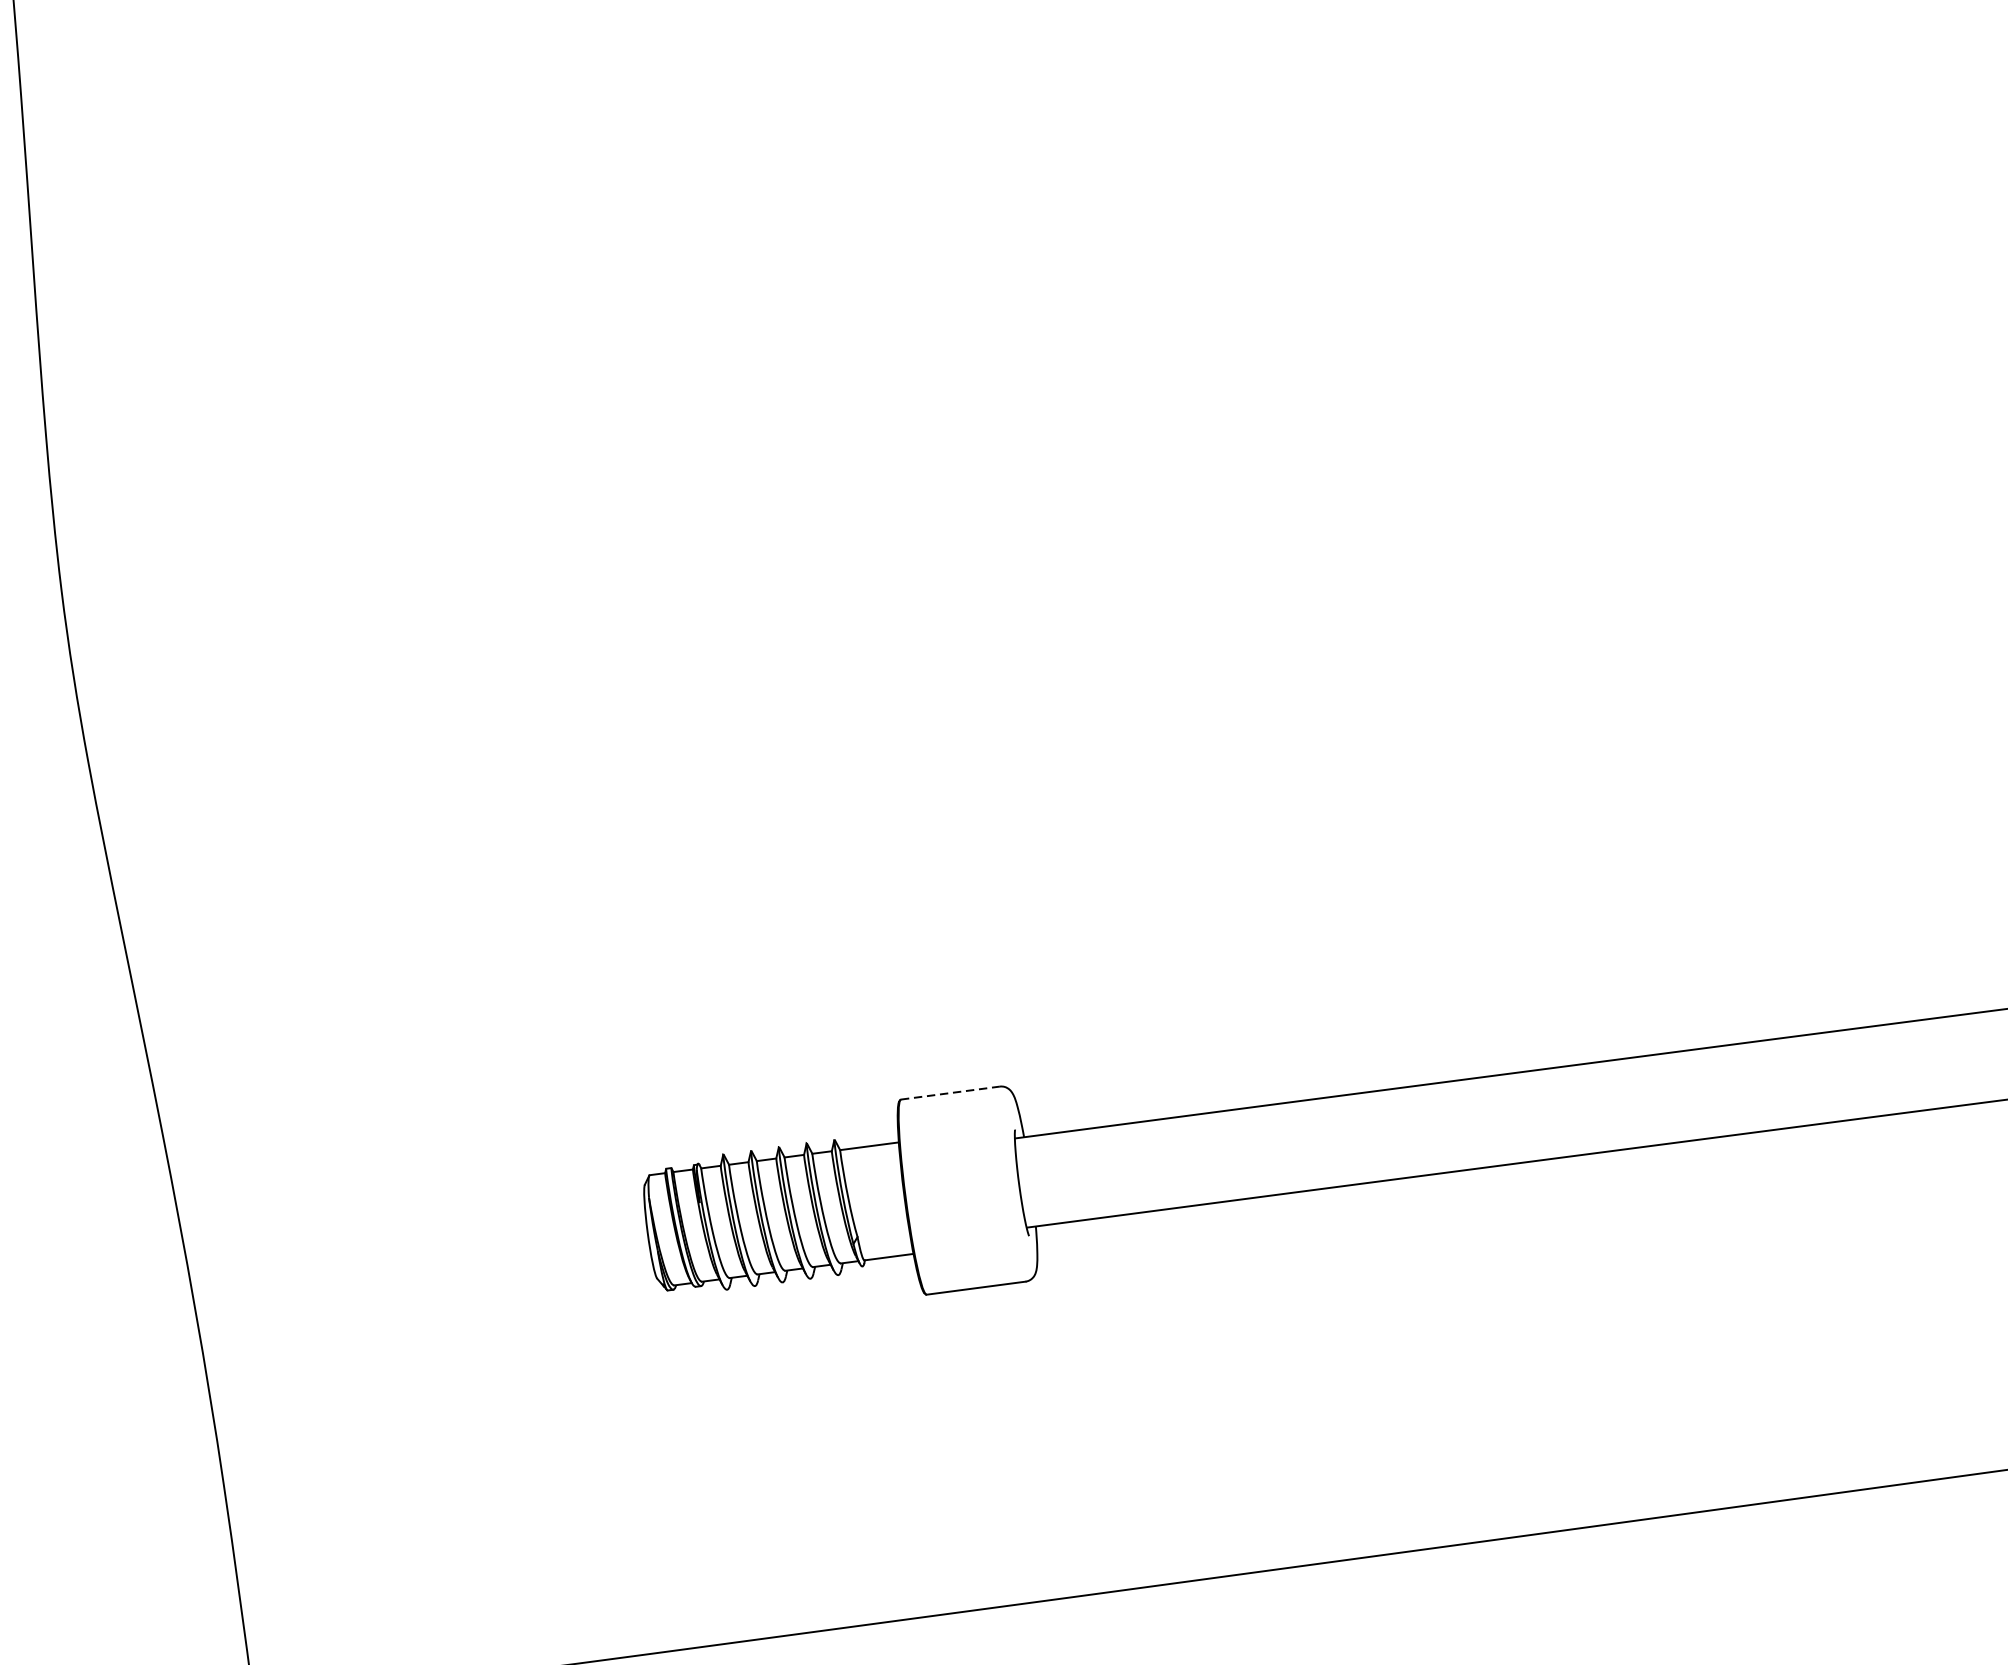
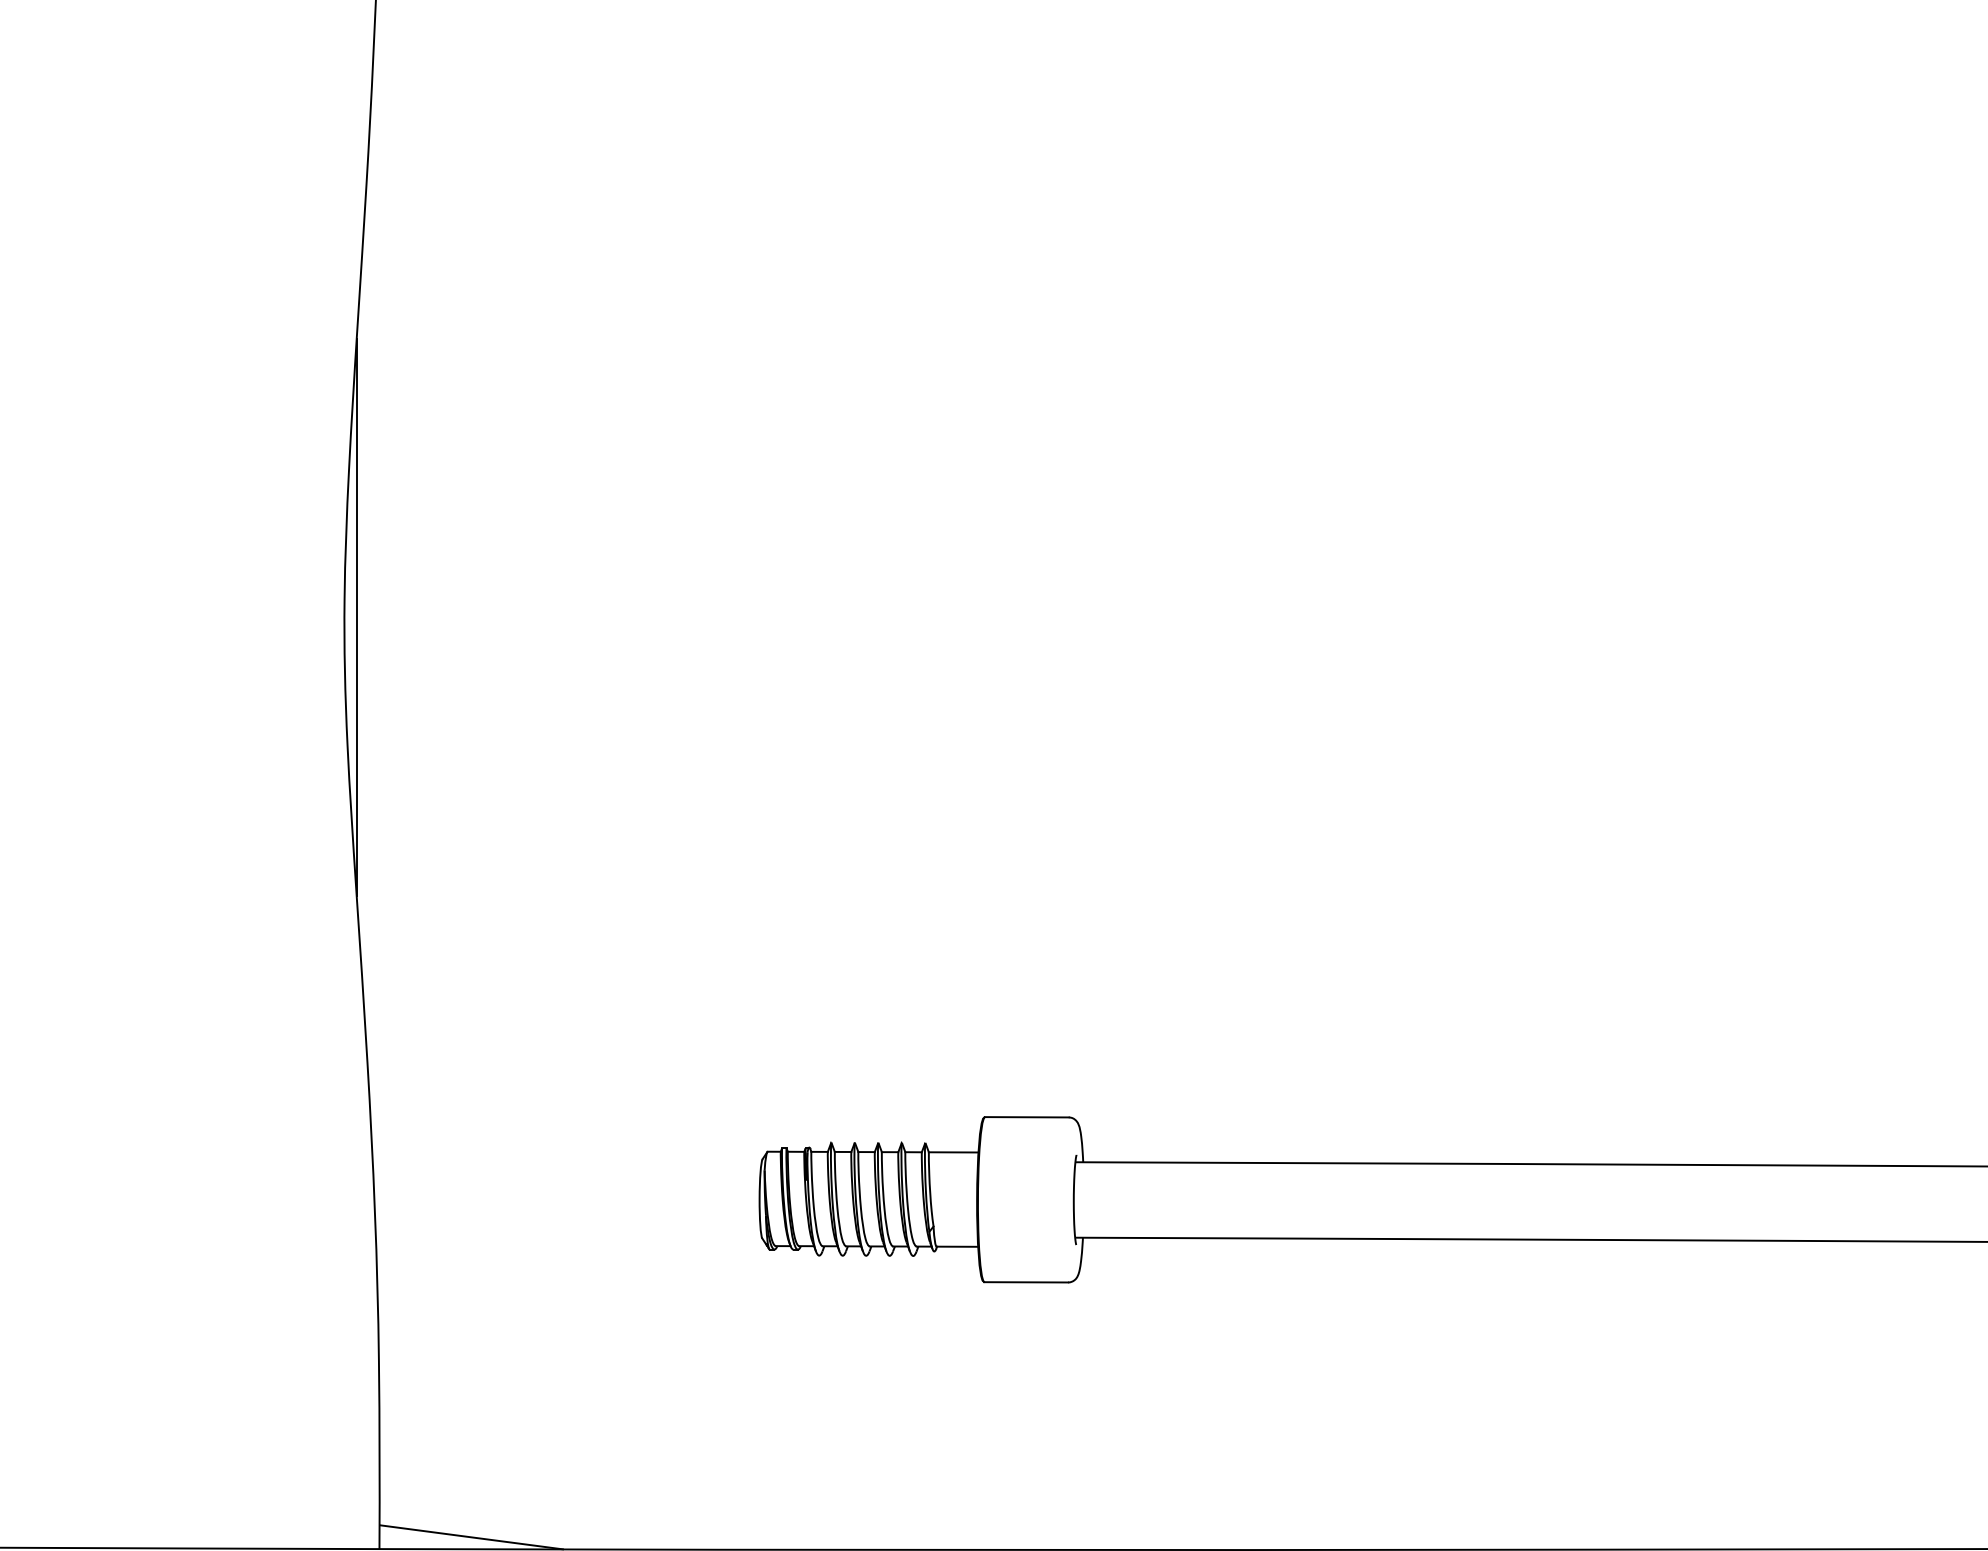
line: (78, 609) -> (356, 617), added
line: (949, 1093) -> (1026, 1117), dashed -> solid

